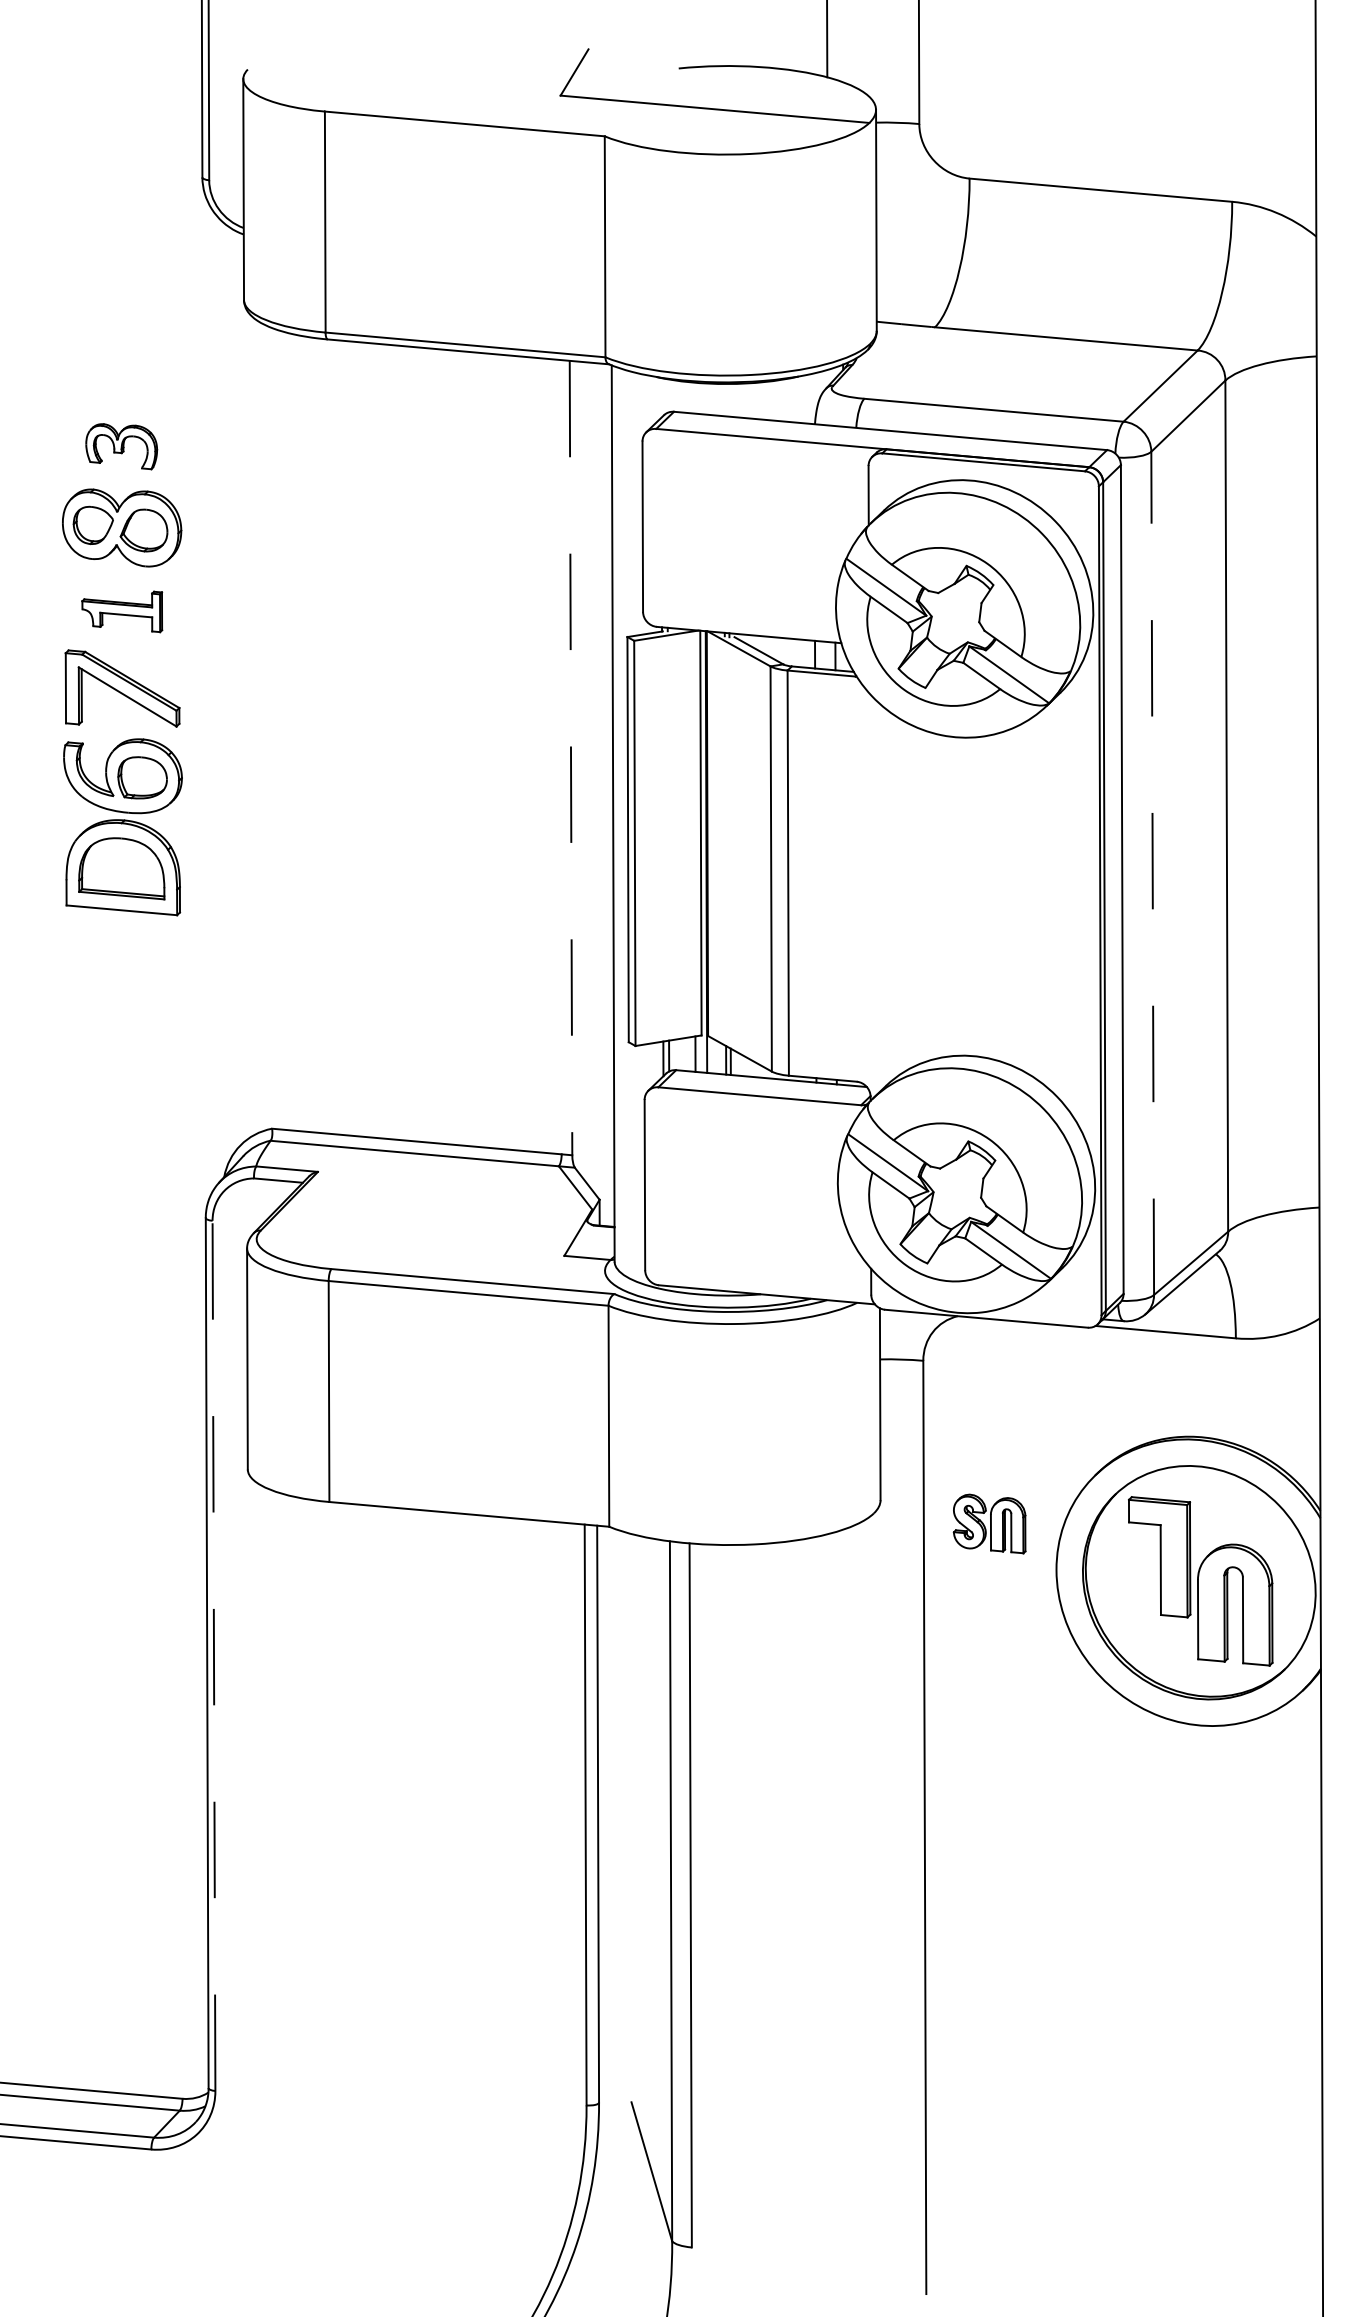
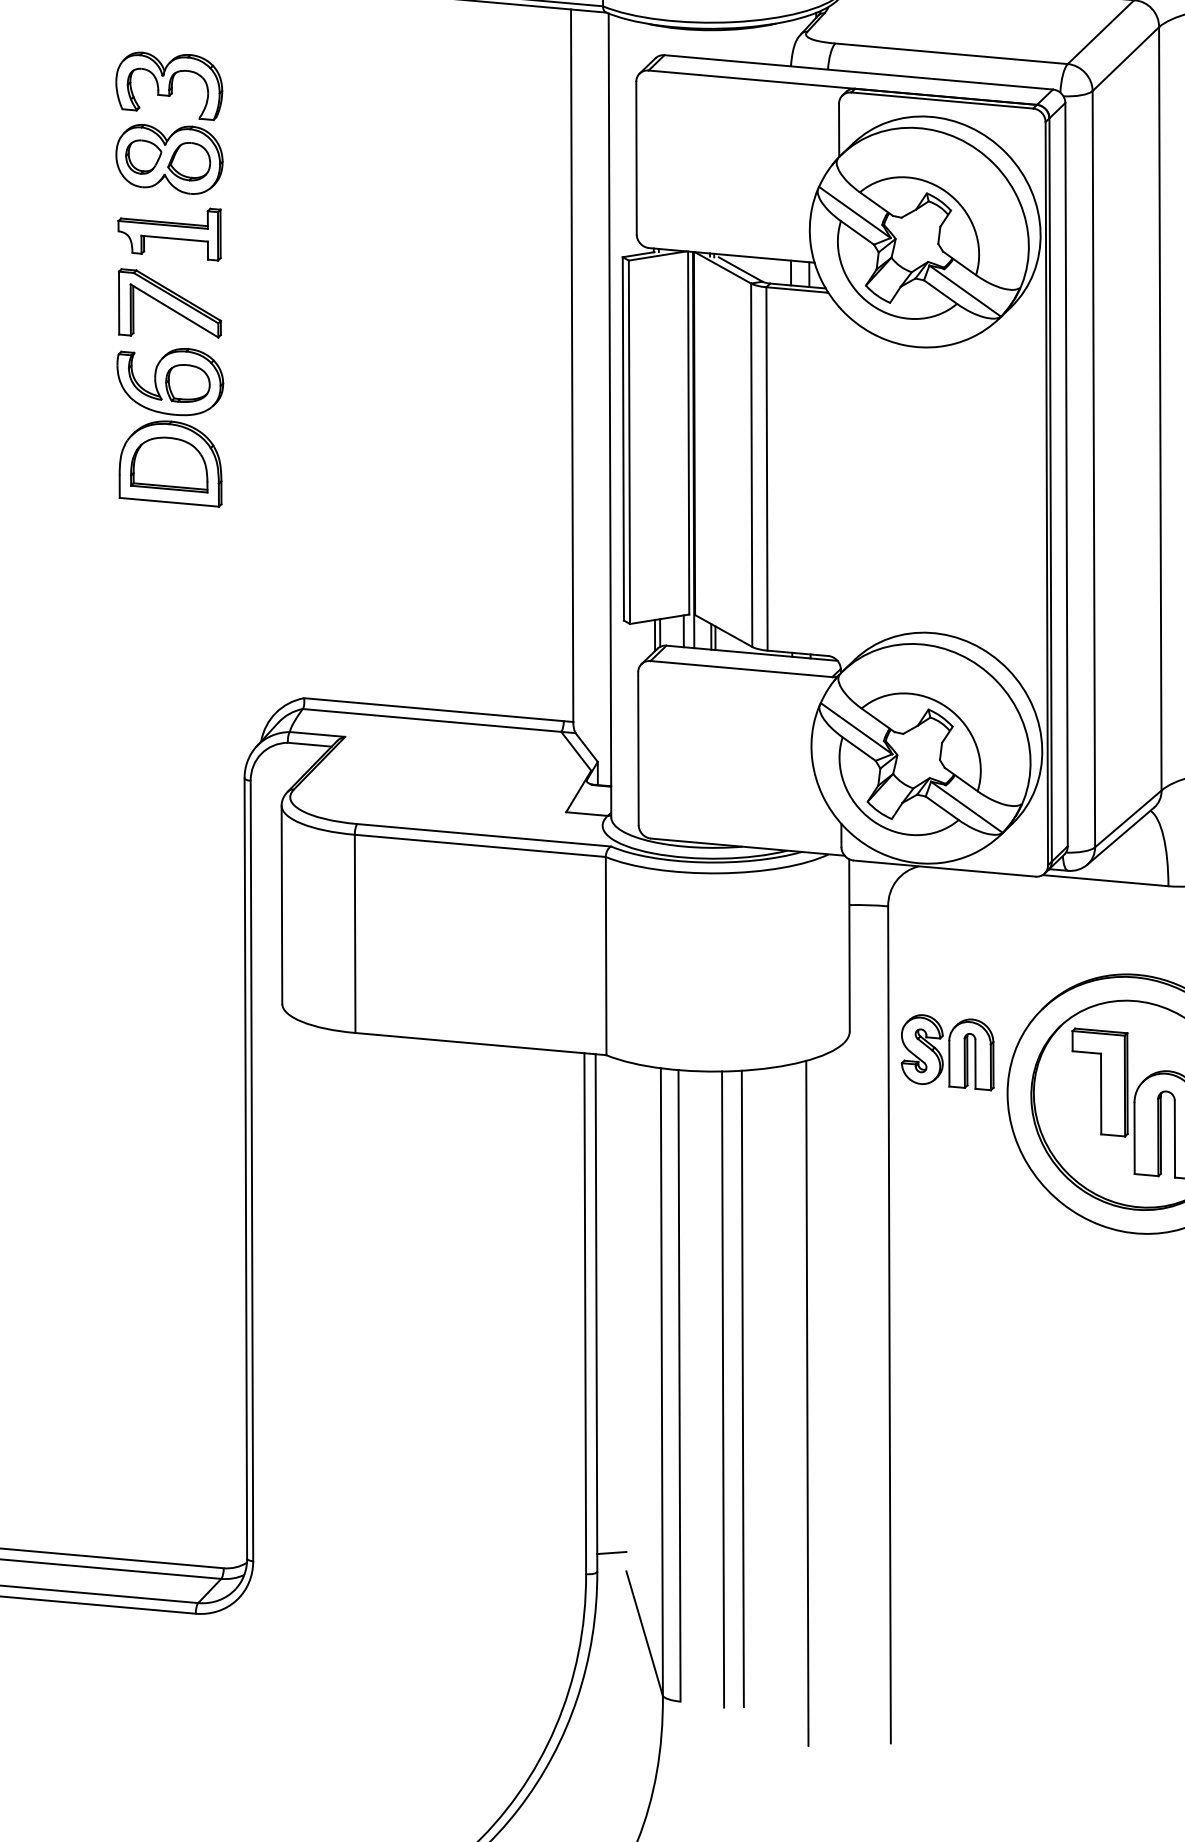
part: (121, 446) -> (168, 86), size x1.67
part: (122, 611) -> (169, 234), size x1.43
line: (571, 758) -> (572, 366), dashed -> solid
line: (1152, 873) -> (1093, 469), dashed -> solid
part: (989, 1523) -> (947, 1052), size x1.43
line: (214, 1655) -> (252, 1170), dashed -> solid
line: (761, 1898) -> (743, 1388), added
line: (739, 1899) -> (723, 1389), added
line: (833, 1914) -> (807, 1402), added
line: (615, 2081) -> (612, 1552), added

